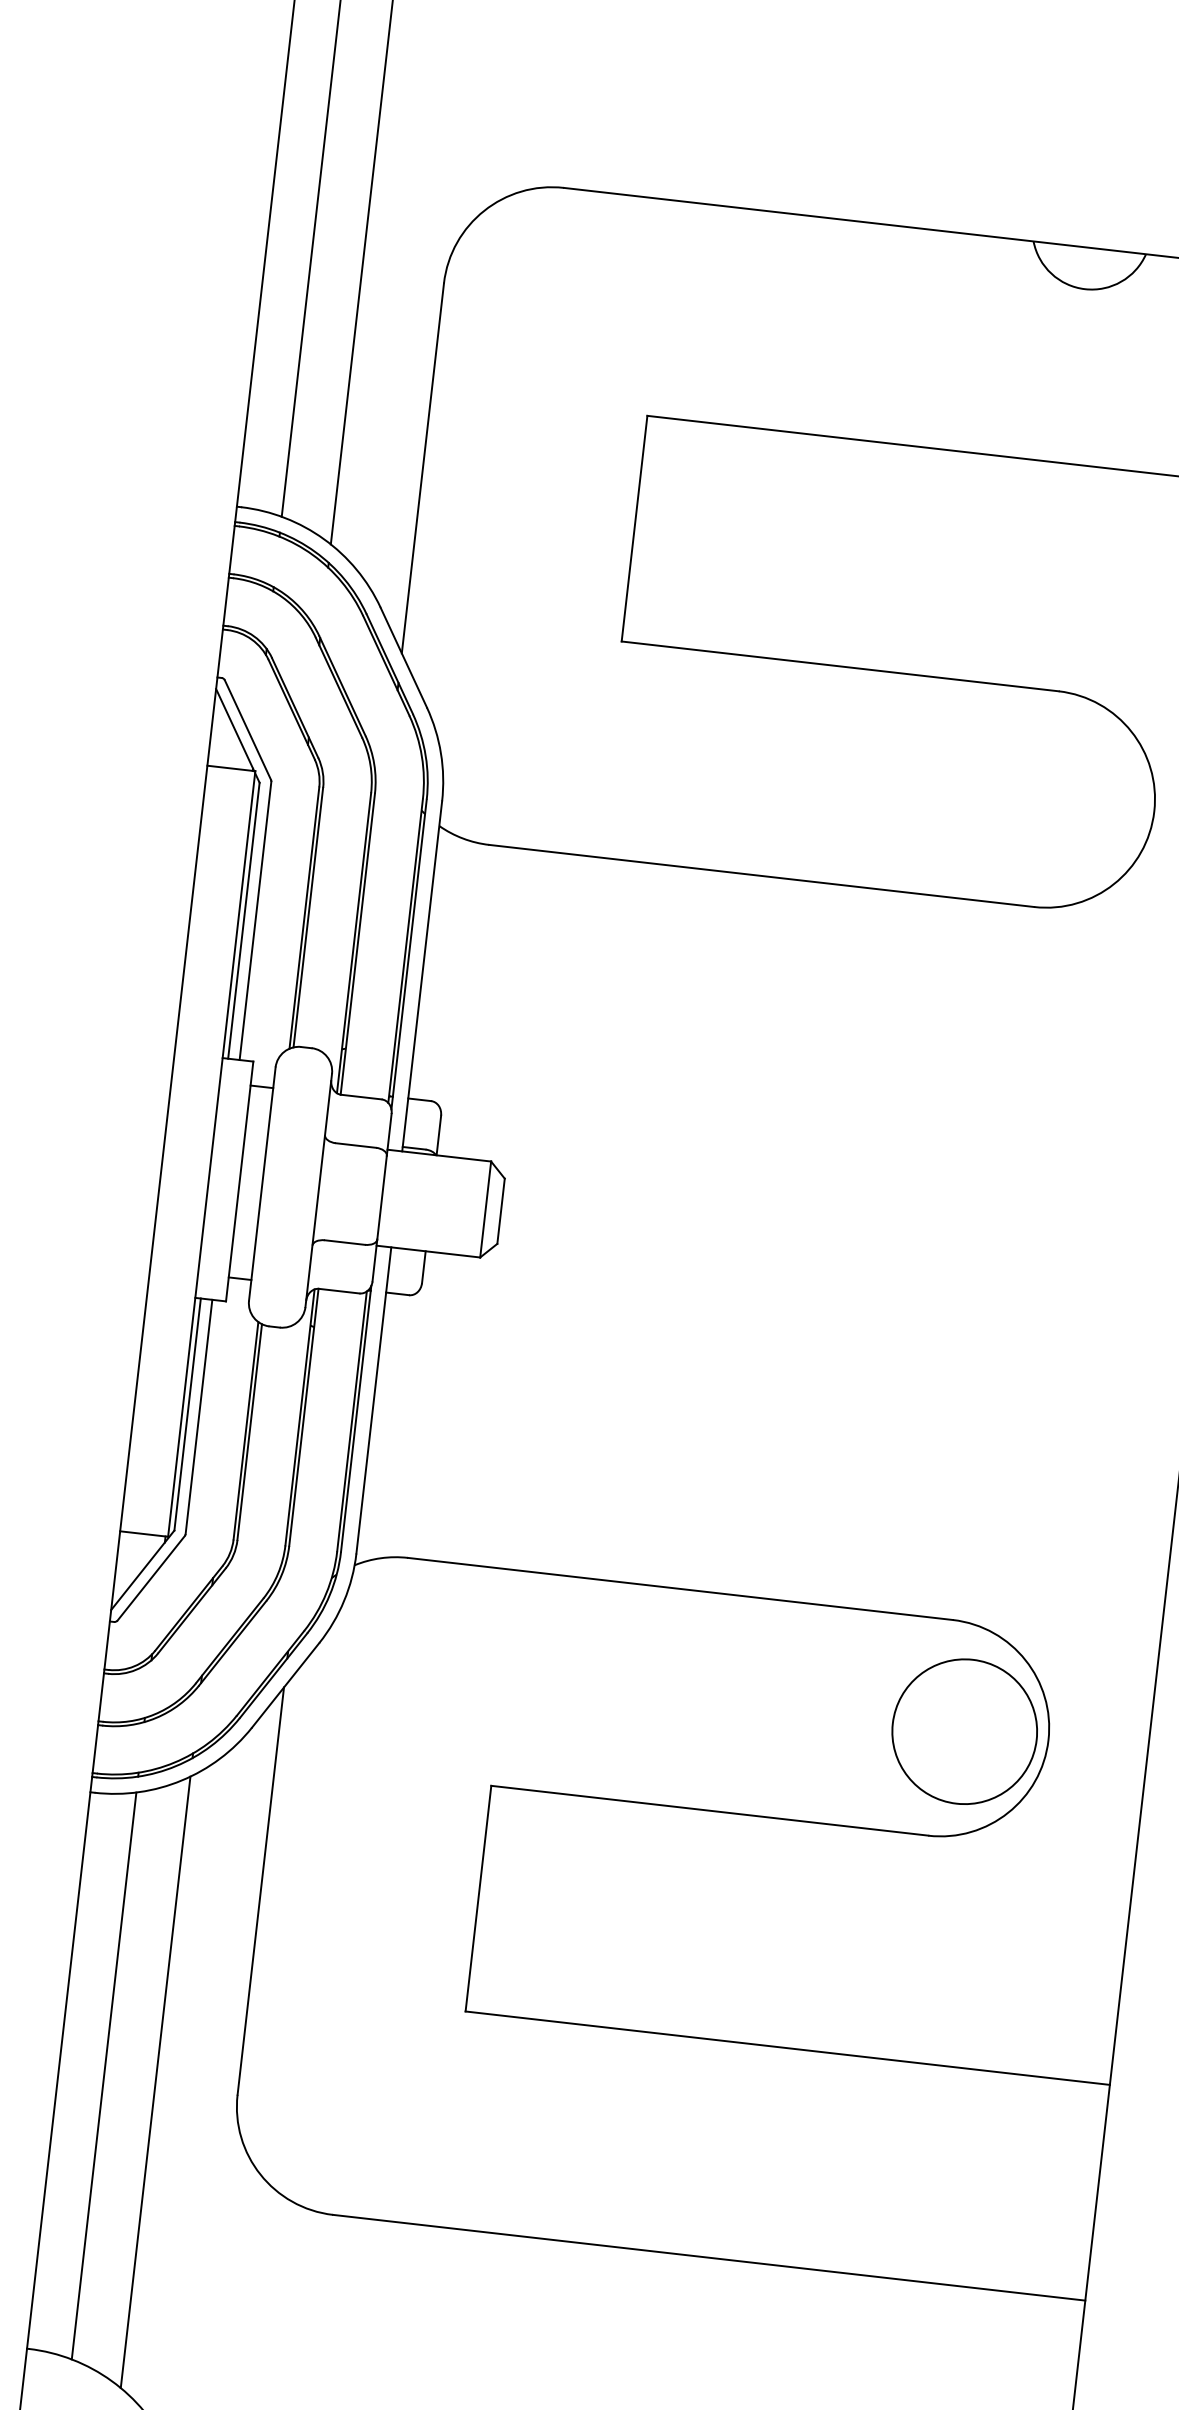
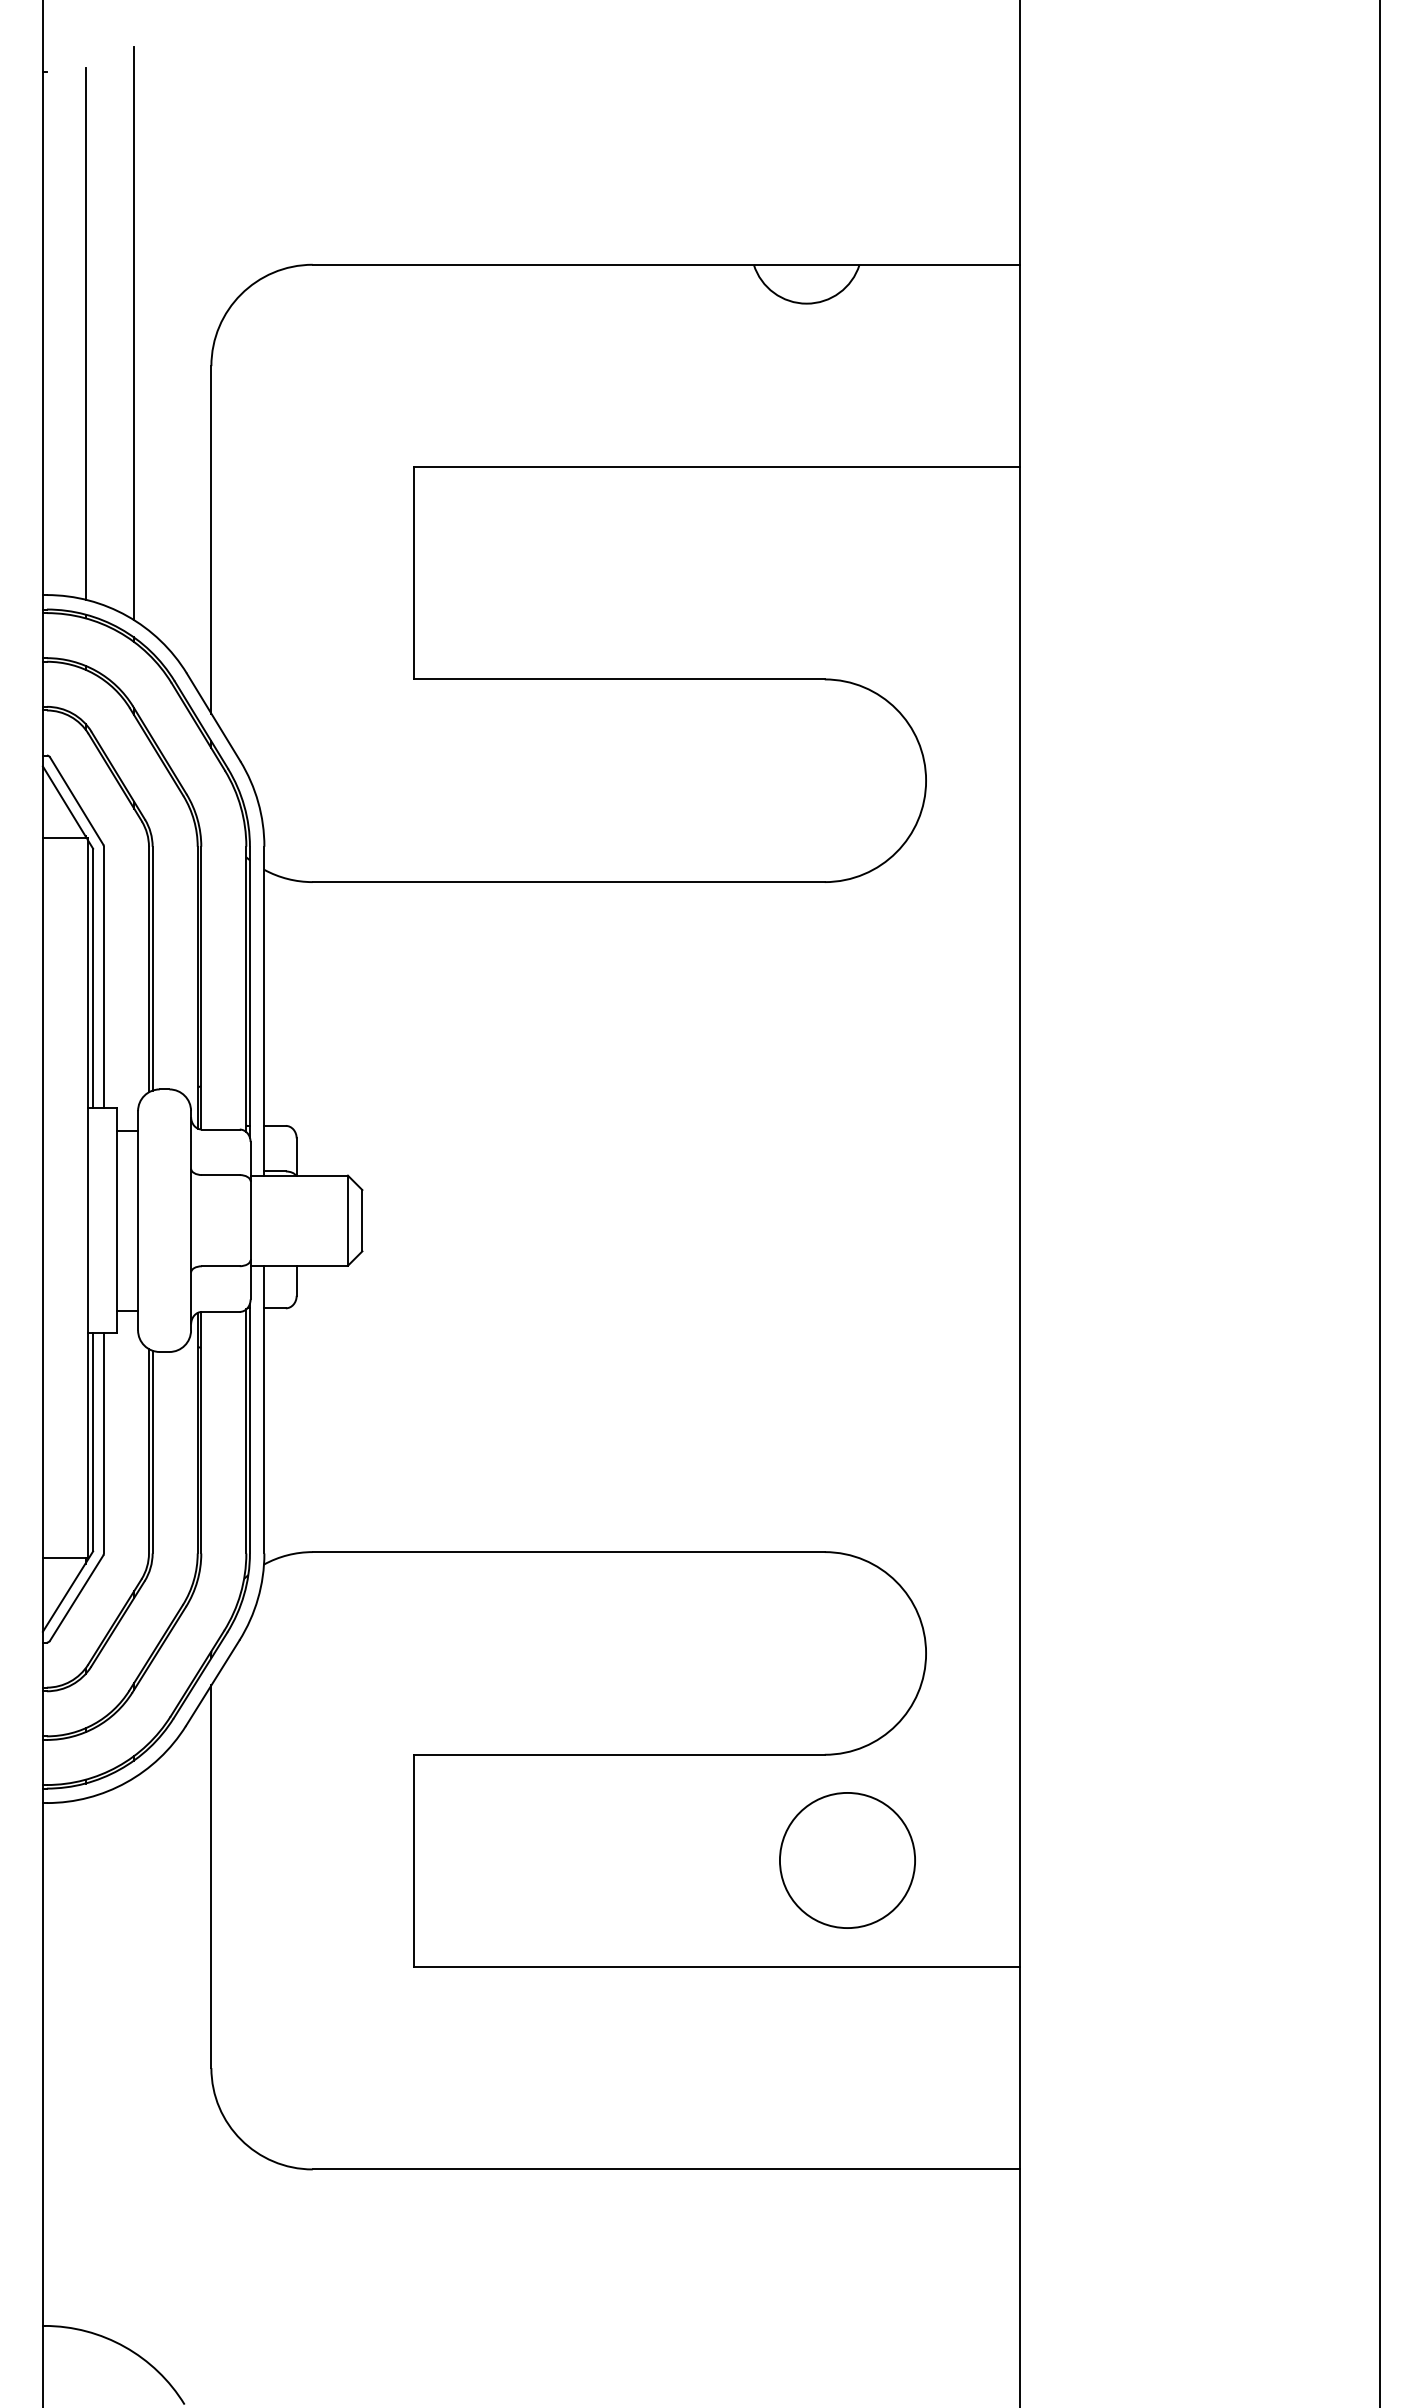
circle: (964, 1731) -> (847, 1860), moved
line: (104, 2075) -> (85, 2064), removed
line: (156, 2082) -> (134, 2065), removed

